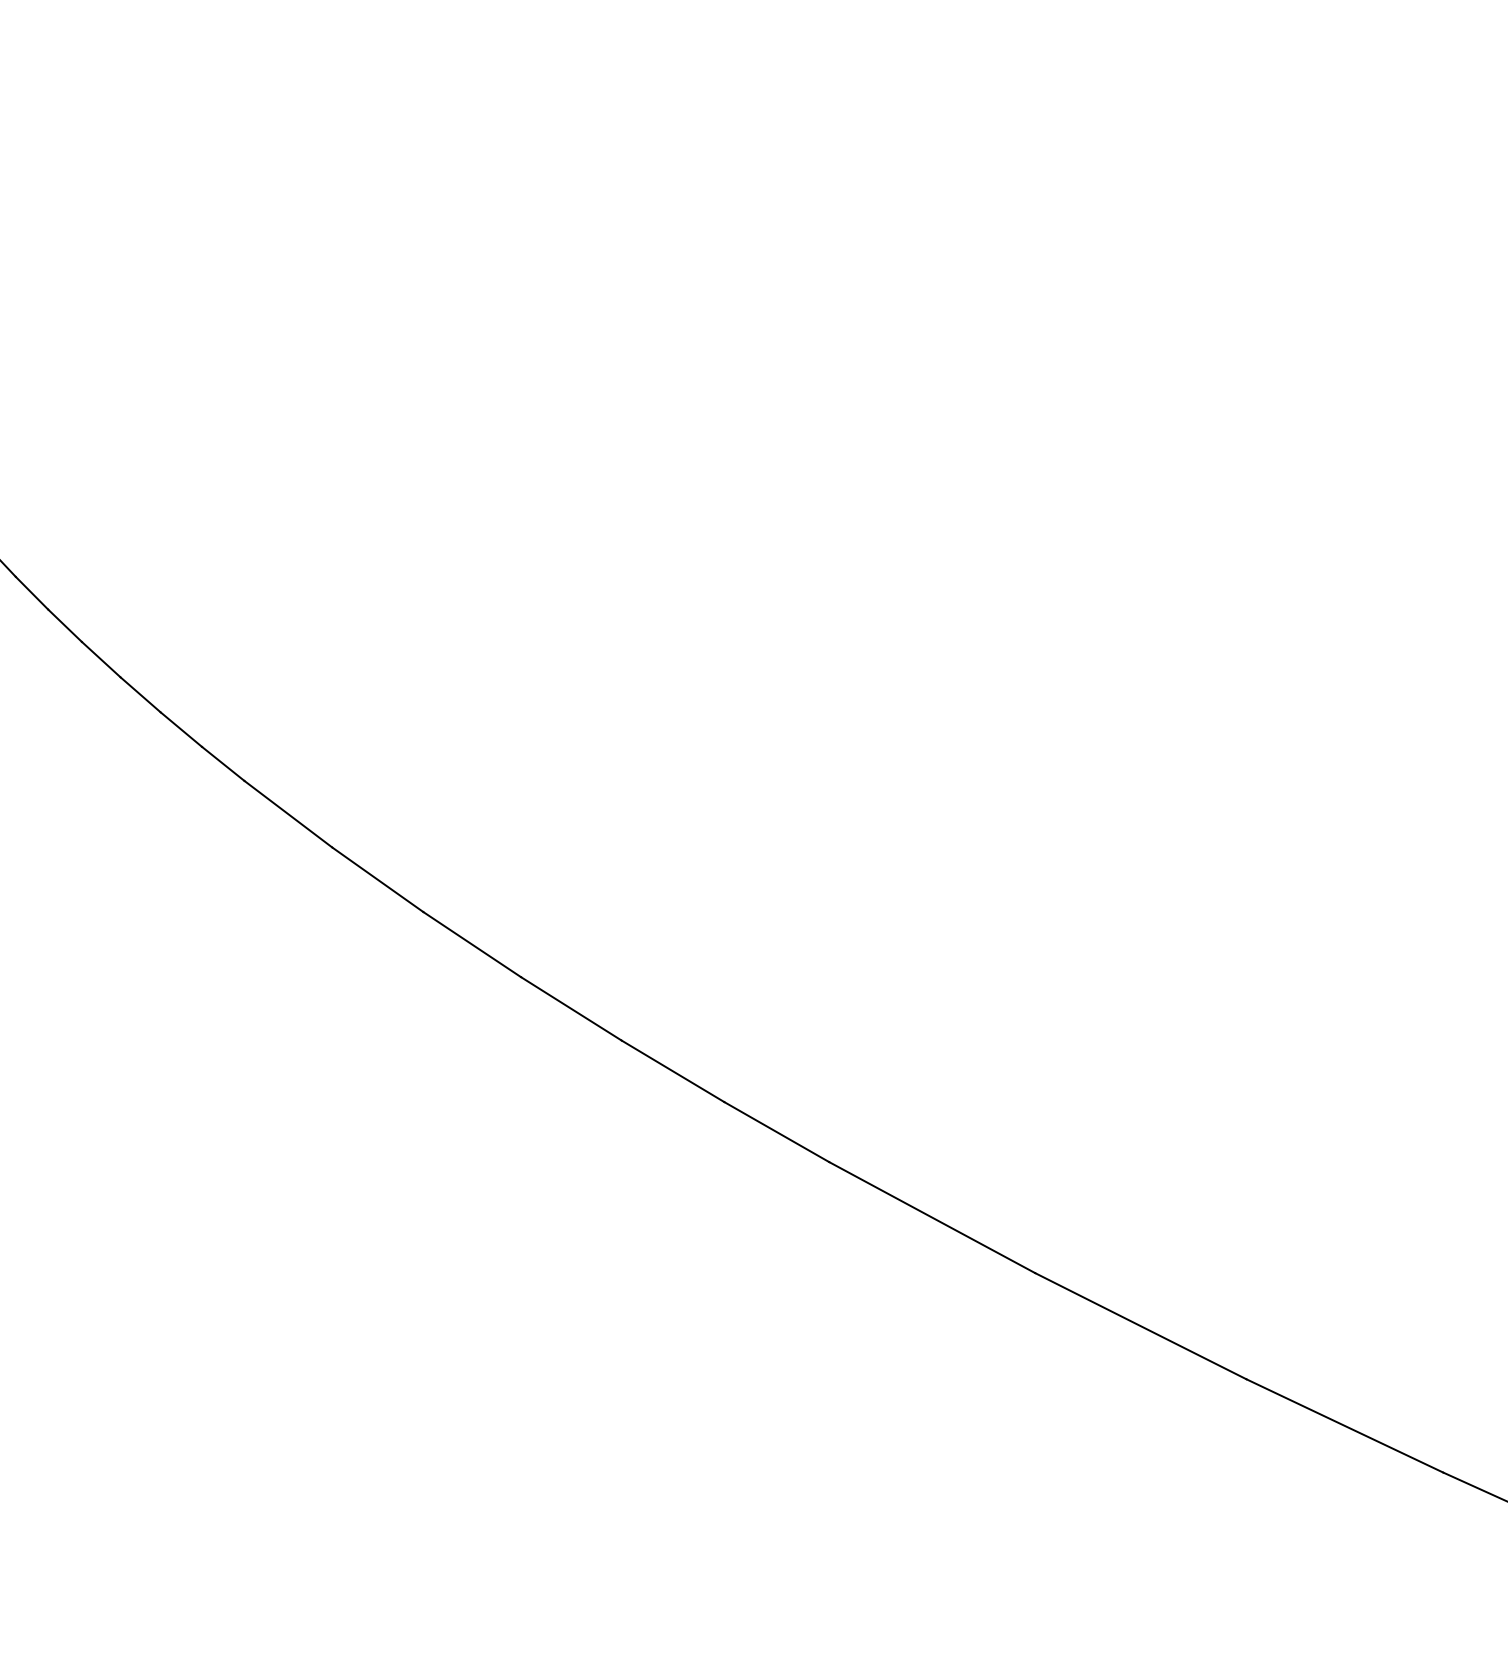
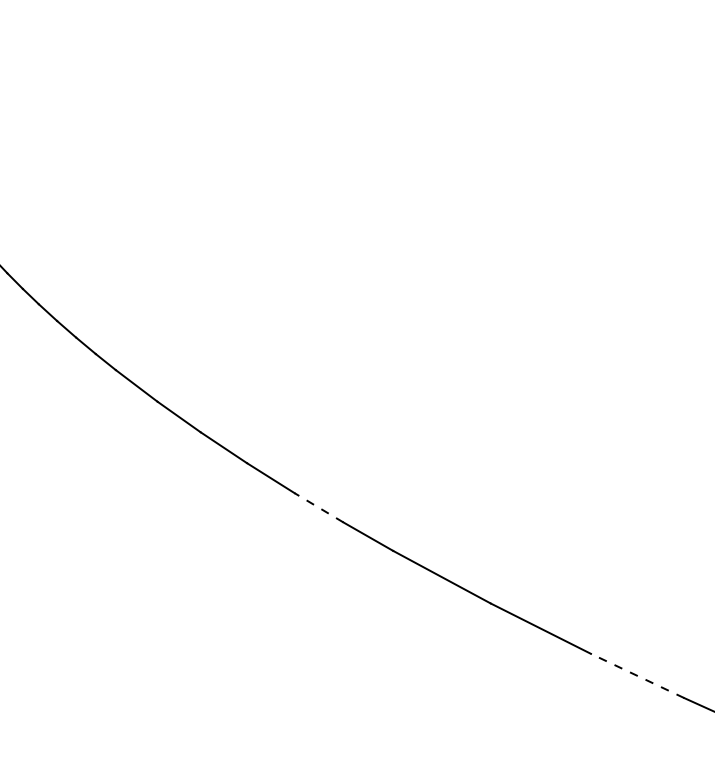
line: (671, 1070) -> (318, 507), solid -> dashed
line: (1344, 1424) -> (637, 675), solid -> dashed

